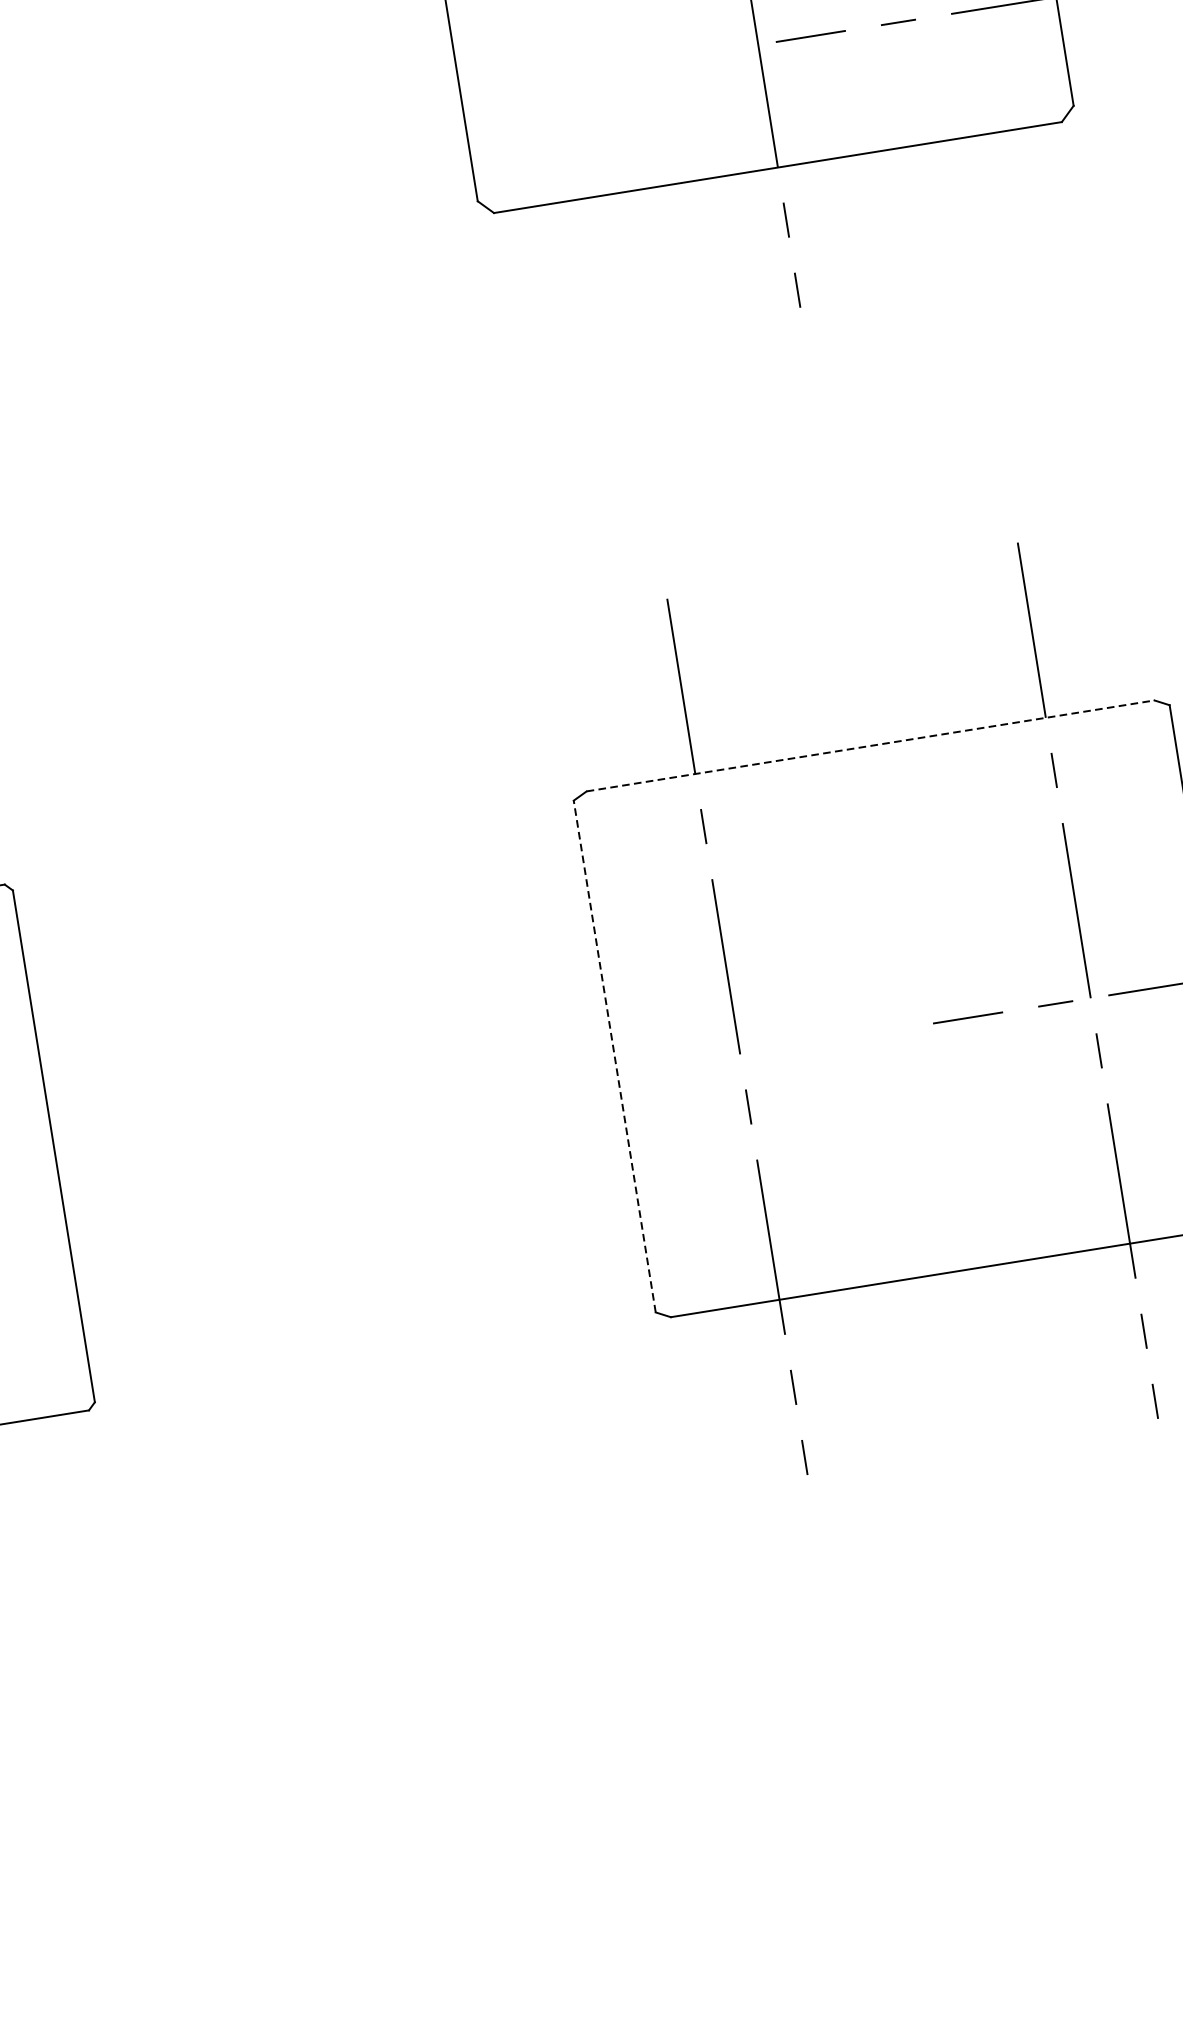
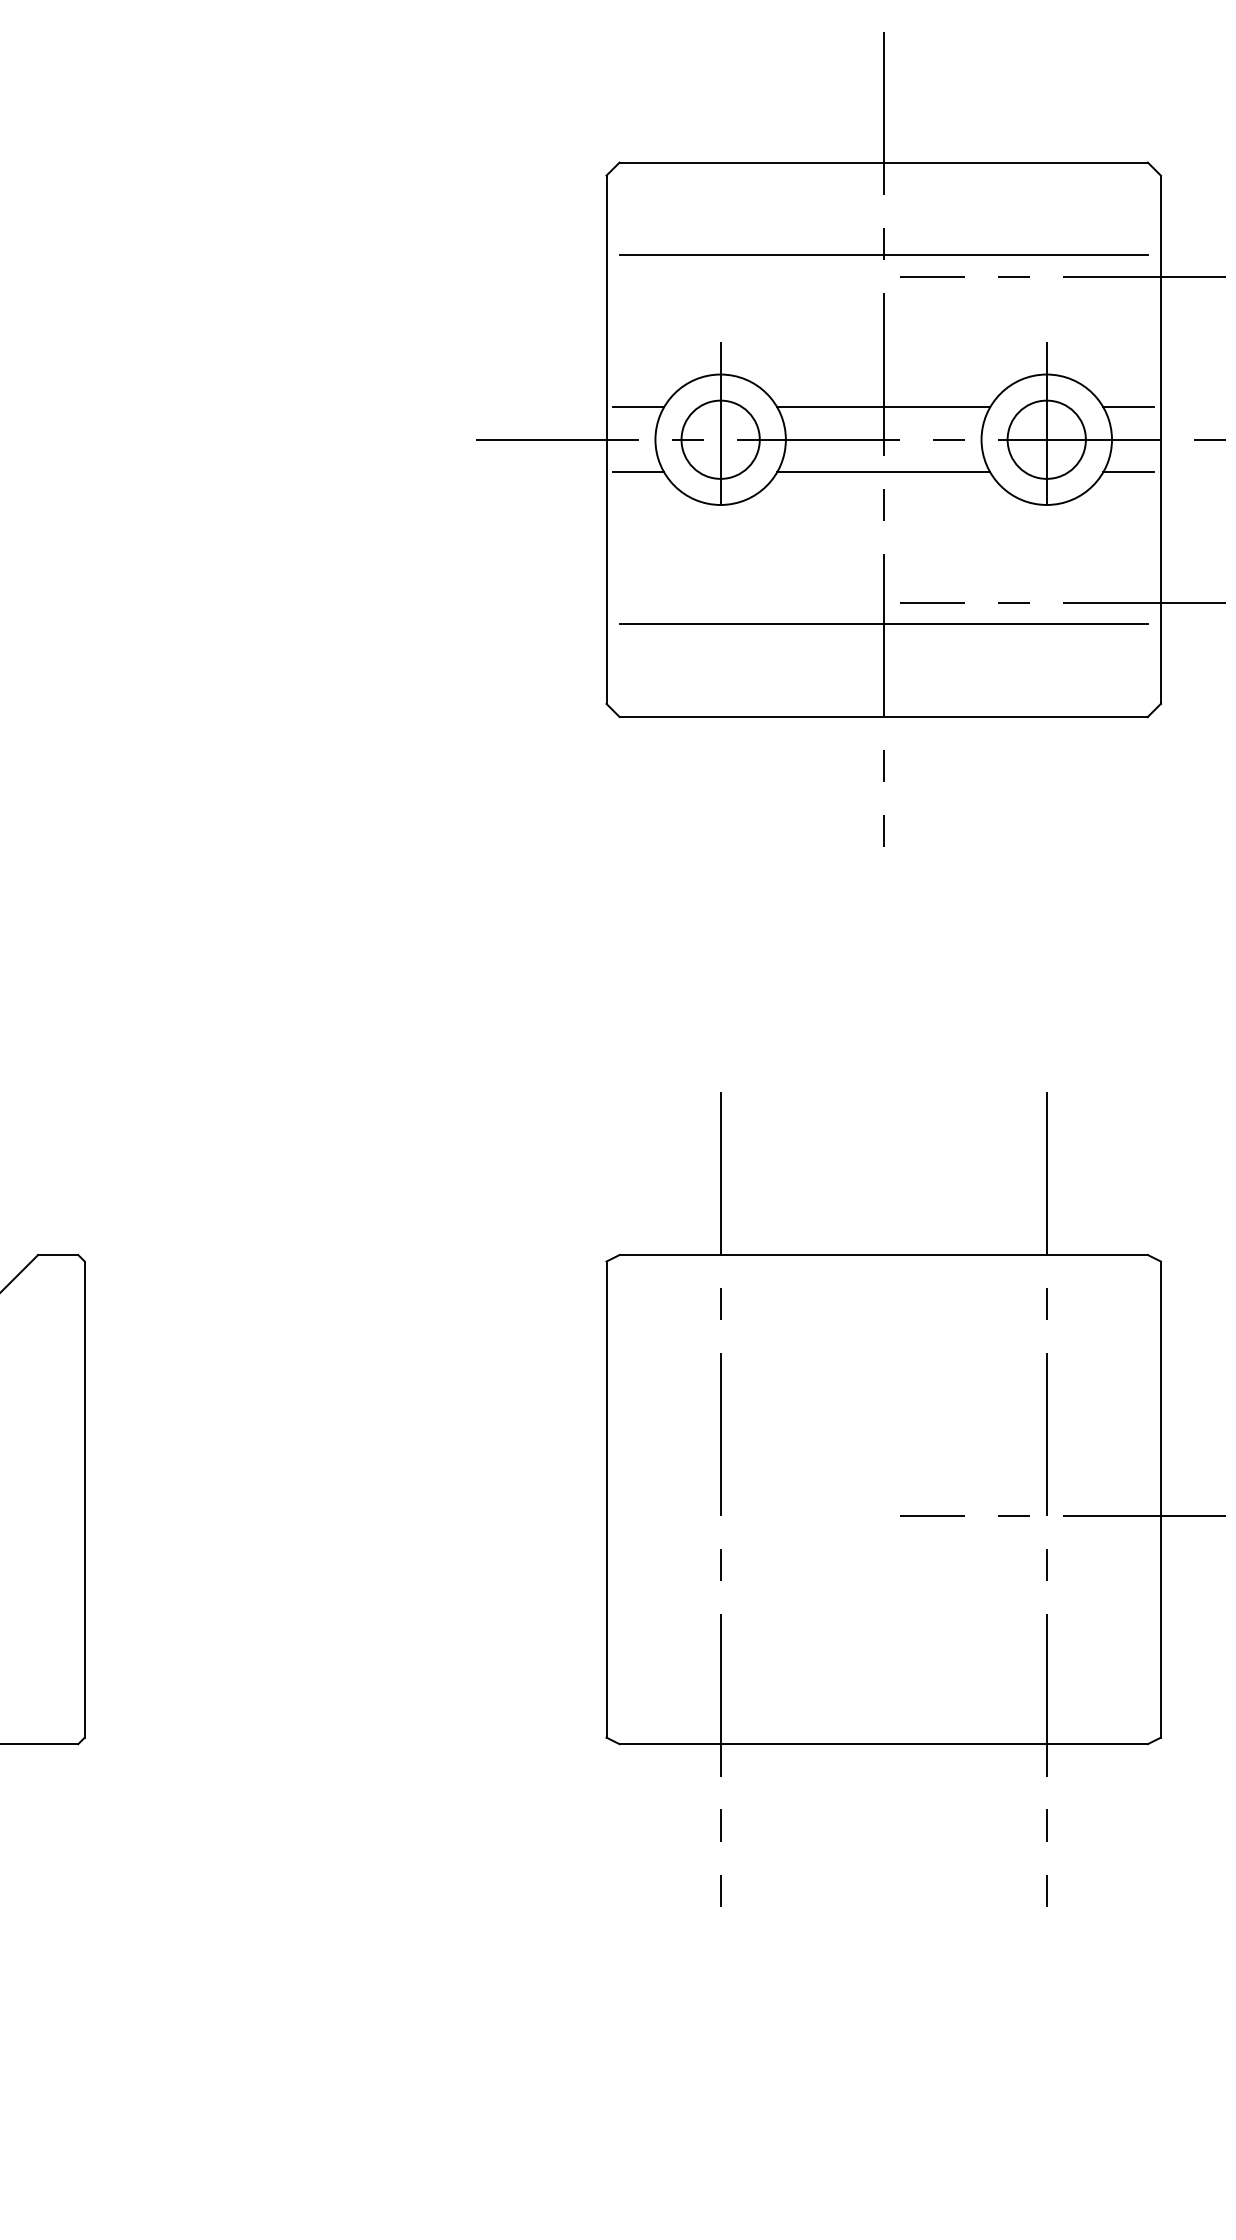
line: (761, 68) -> (883, 624), added
line: (871, 746) -> (884, 1255), dashed -> solid
line: (614, 1056) -> (606, 1499), dashed -> solid

